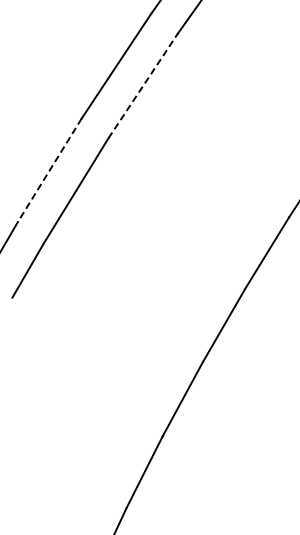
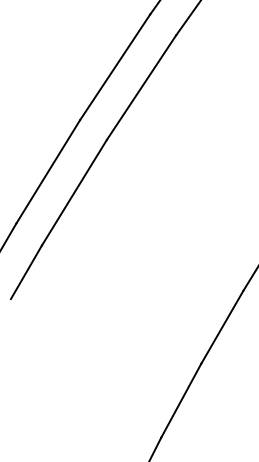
line: (143, 86) -> (141, 87), dashed -> solid
line: (49, 170) -> (47, 171), dashed -> solid

